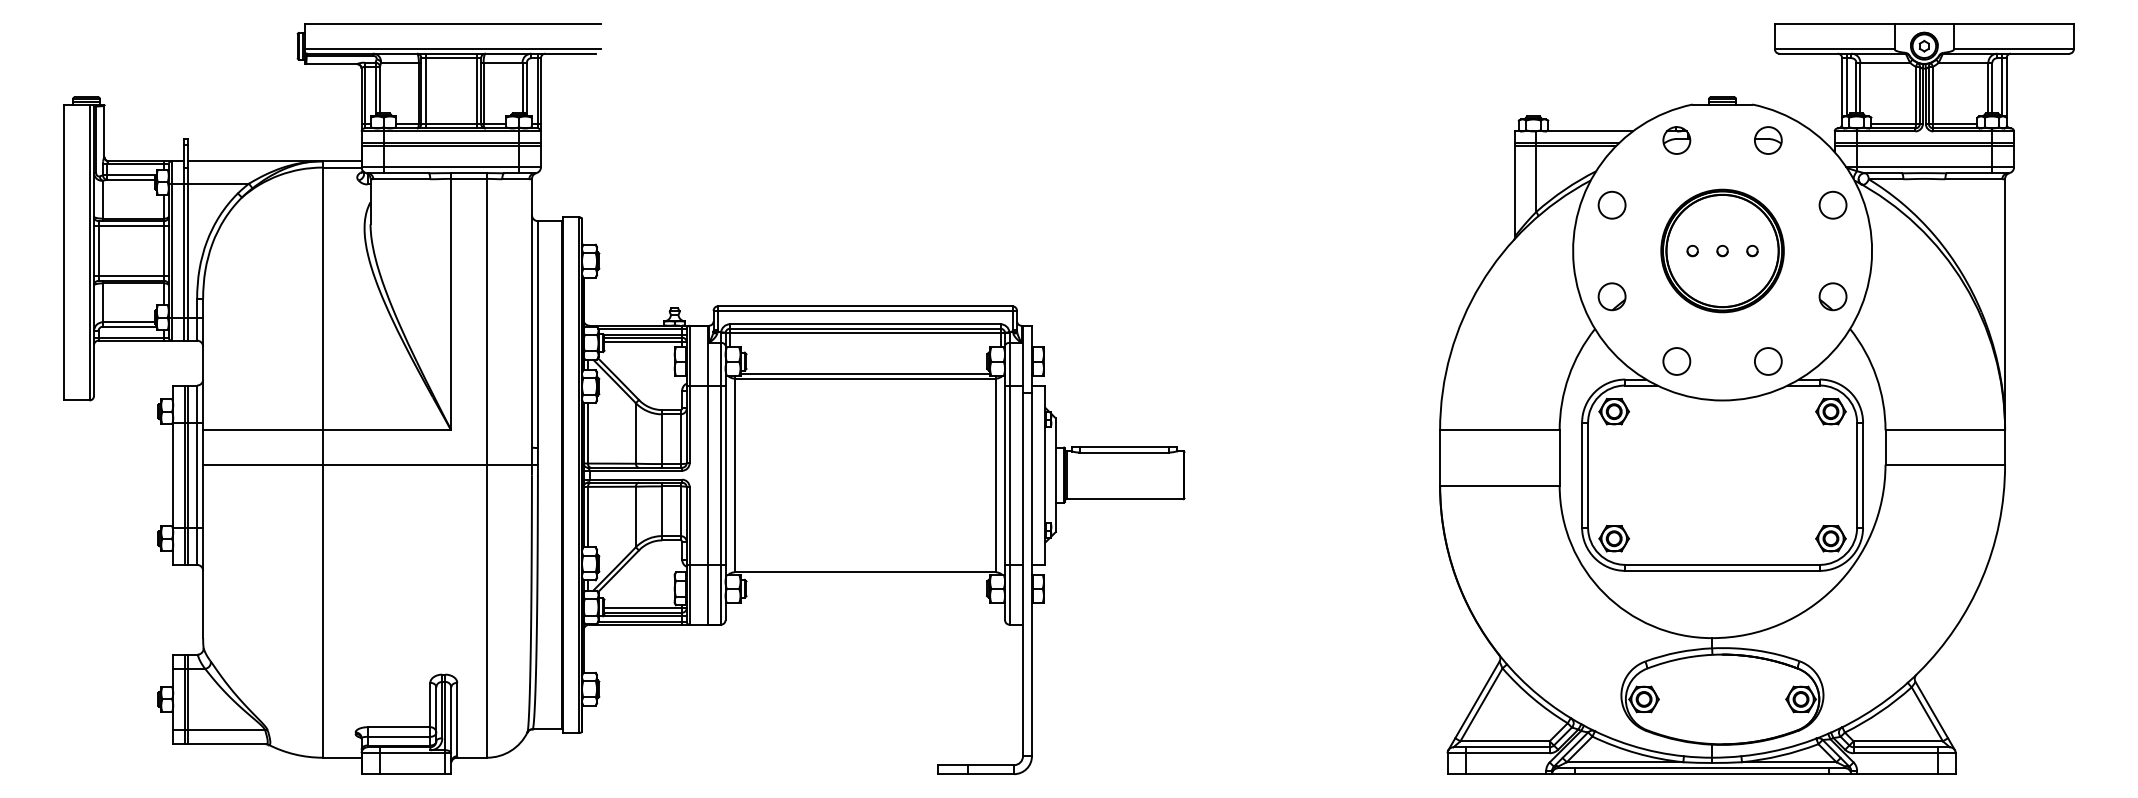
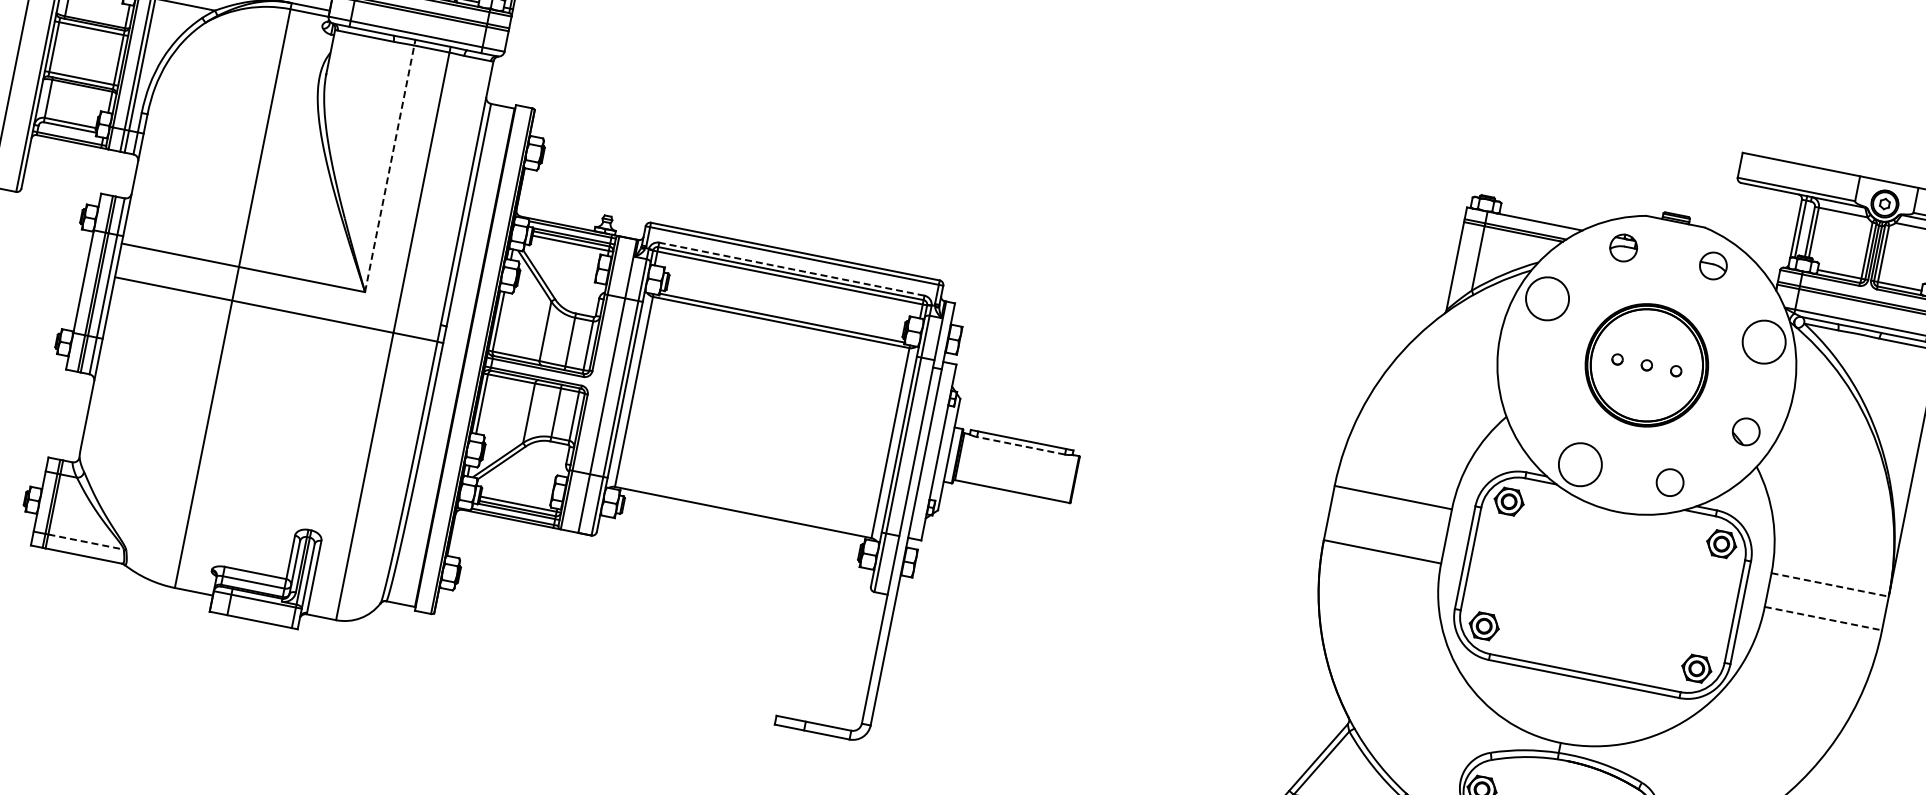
circle: (1611, 204) -> (1547, 297), size x1.6
circle: (1832, 204) -> (1763, 341), size x1.6
part: (1611, 296) -> (1529, 388), removed
line: (451, 301) -> (390, 165), solid -> dashed
line: (864, 324) -> (791, 269), solid -> dashed
circle: (1676, 361) -> (1580, 464), size x1.6
line: (1945, 430) -> (1830, 585), solid -> dashed
line: (1123, 452) -> (1019, 445), solid -> dashed
line: (1945, 464) -> (1823, 618), solid -> dashed
line: (227, 730) -> (86, 542), solid -> dashed

